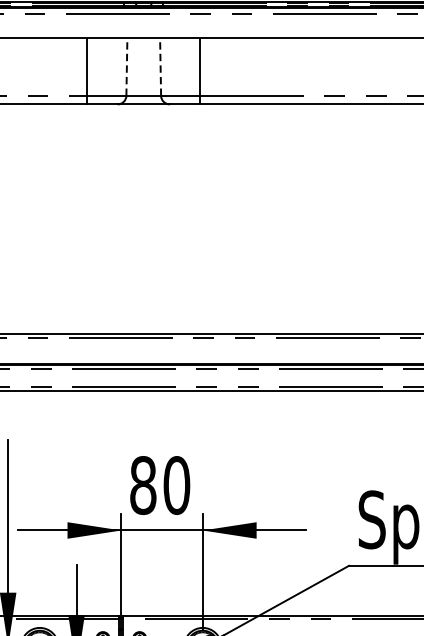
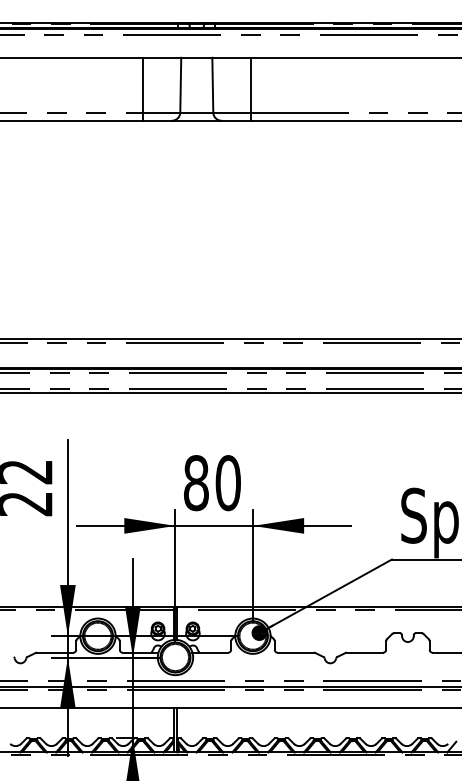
line: (126, 66) -> (180, 84), dashed -> solid
line: (160, 66) -> (212, 84), dashed -> solid

